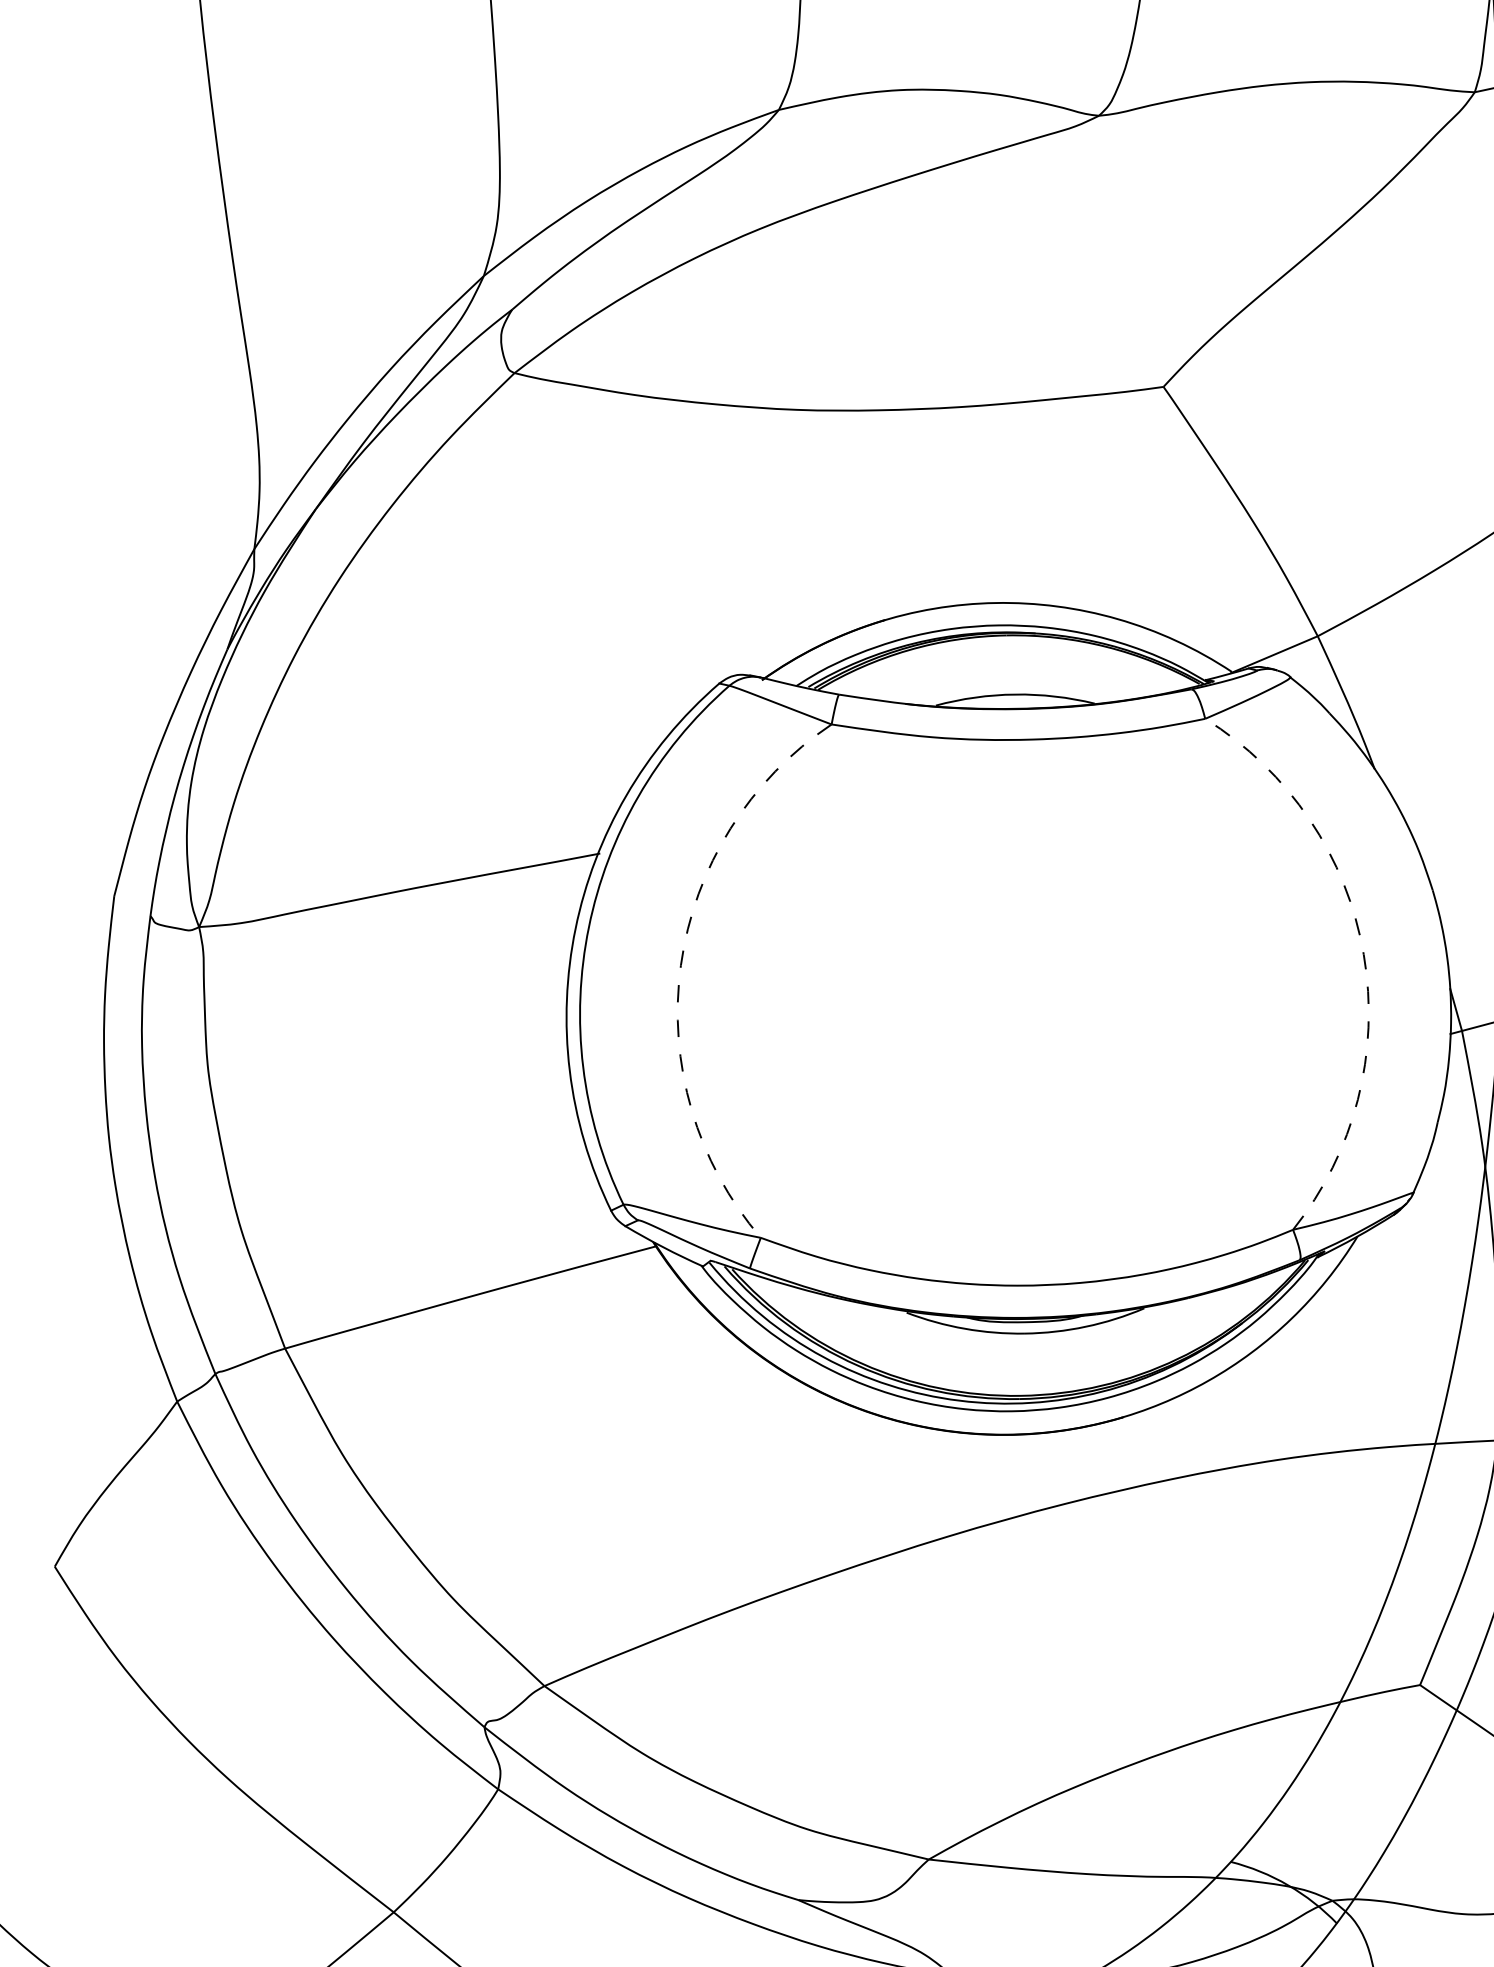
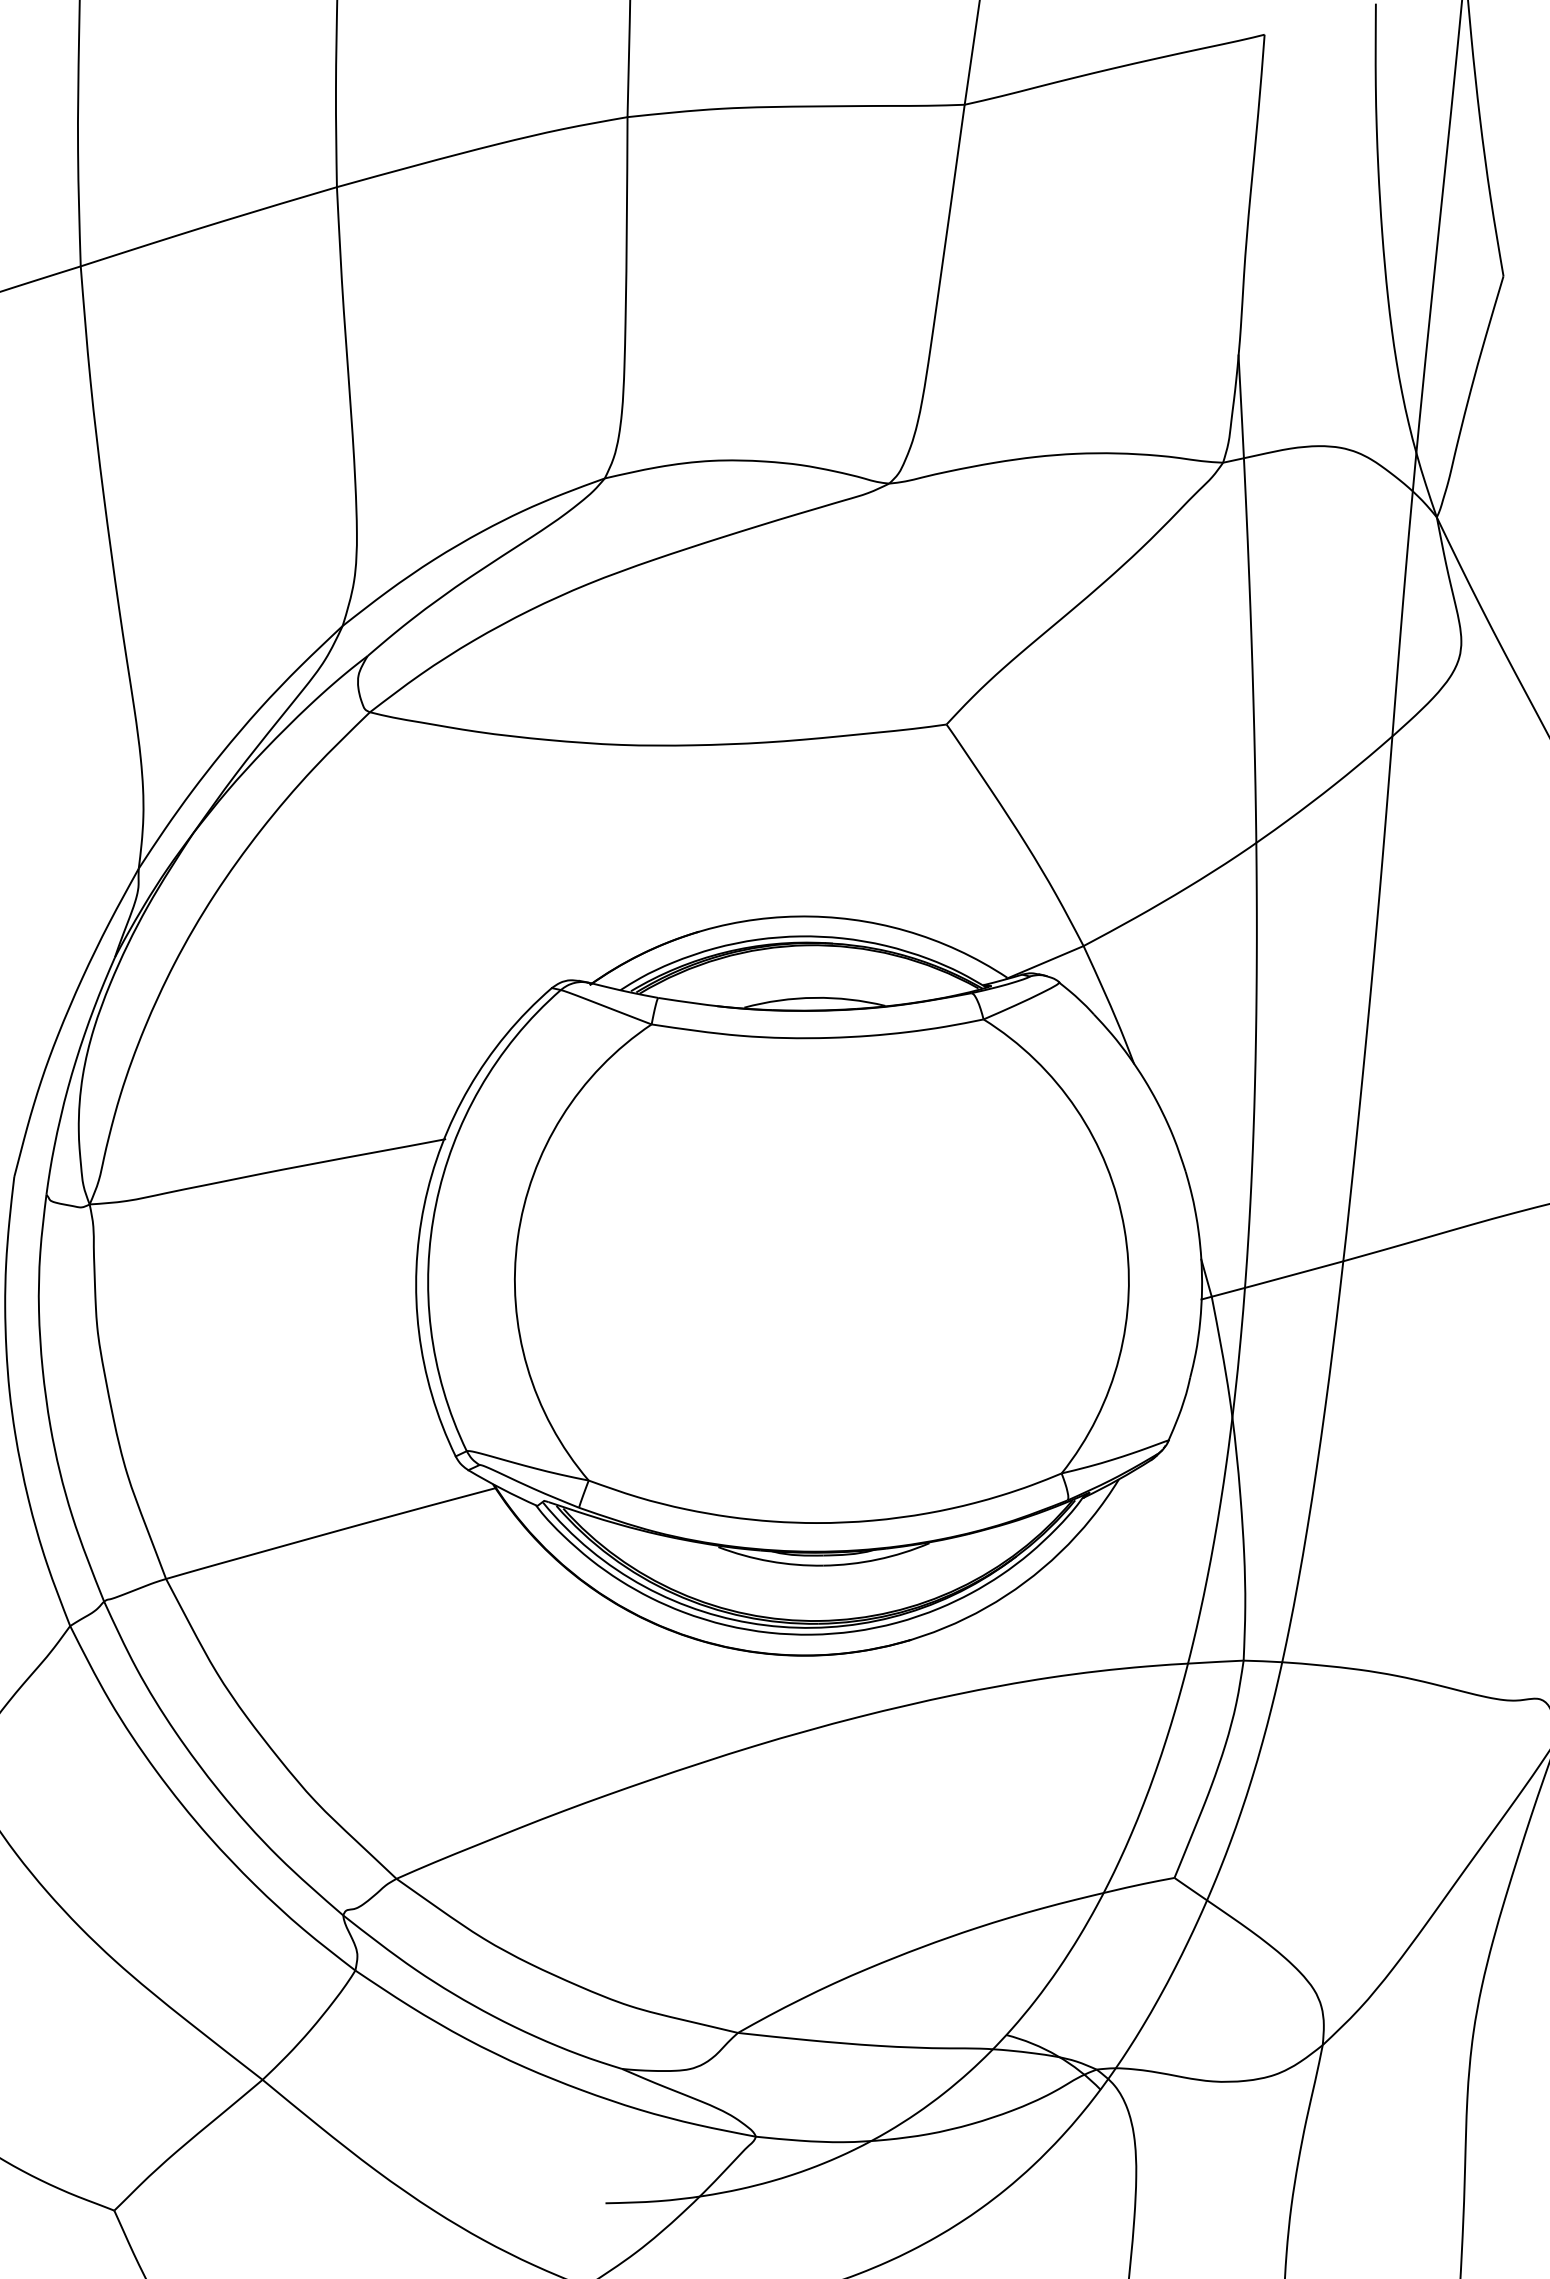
arc: (1363, 954) -> (1124, 1228), dashed -> solid
arc: (680, 965) -> (517, 1238), dashed -> solid

